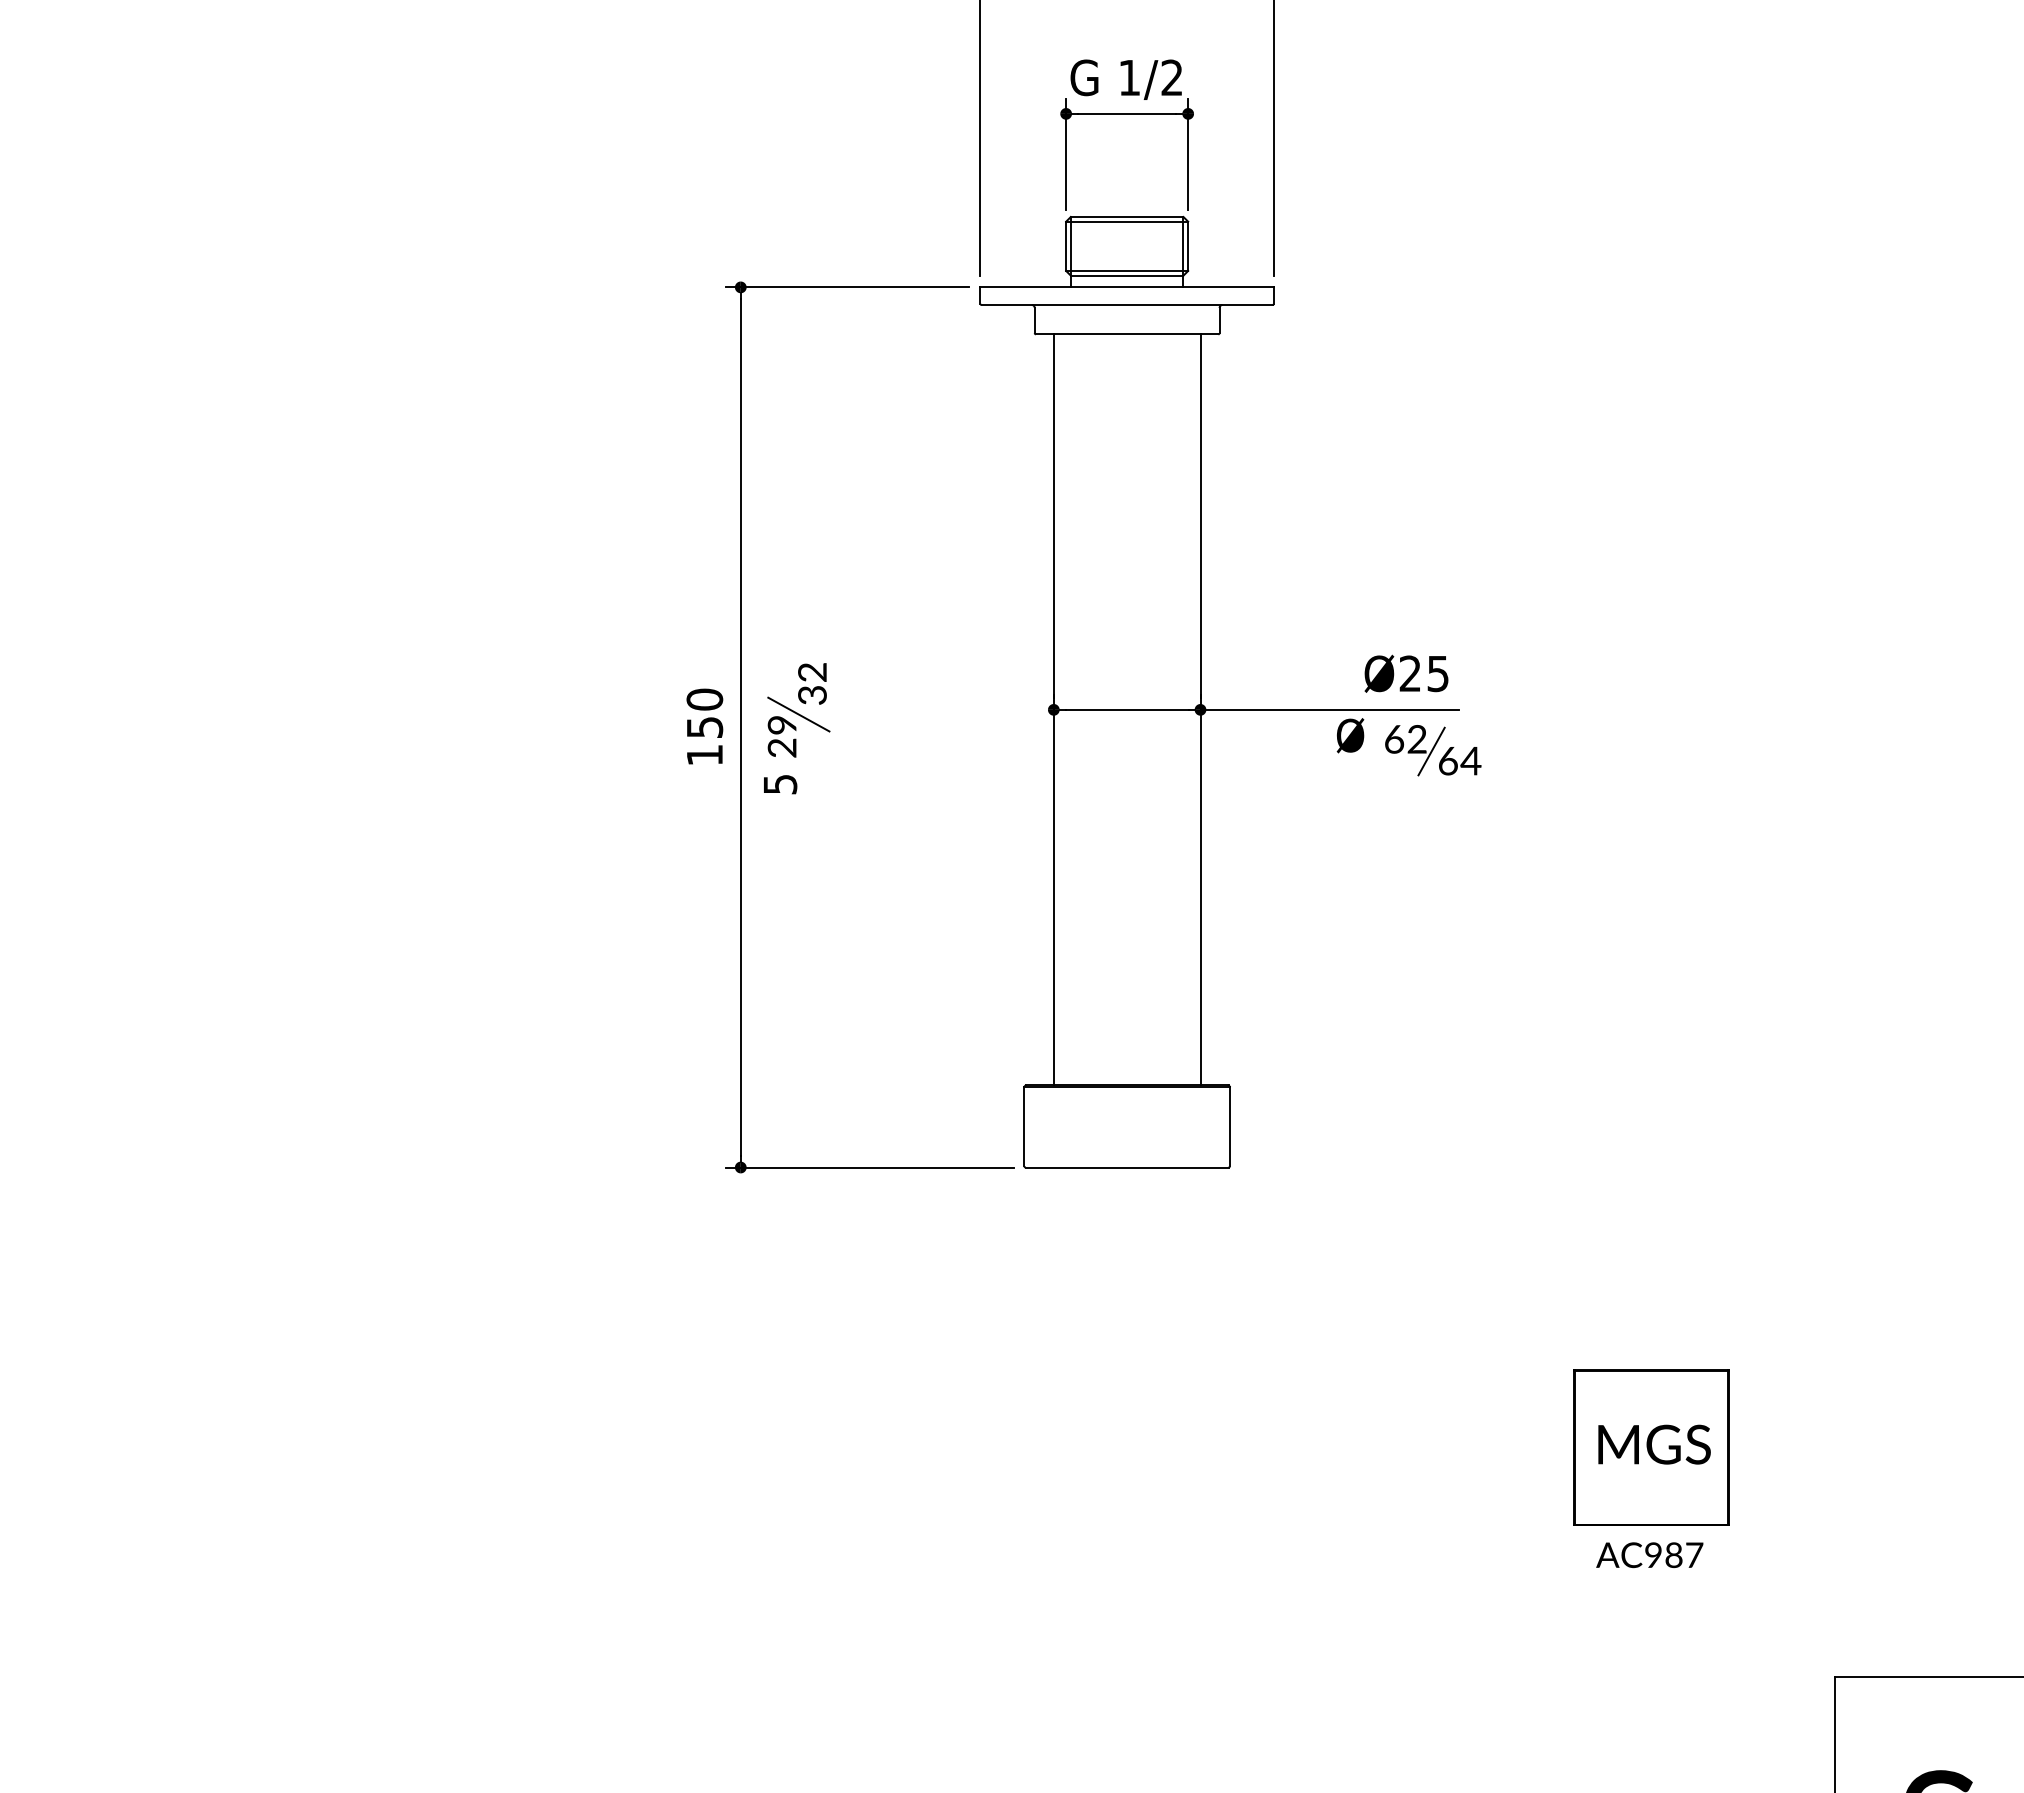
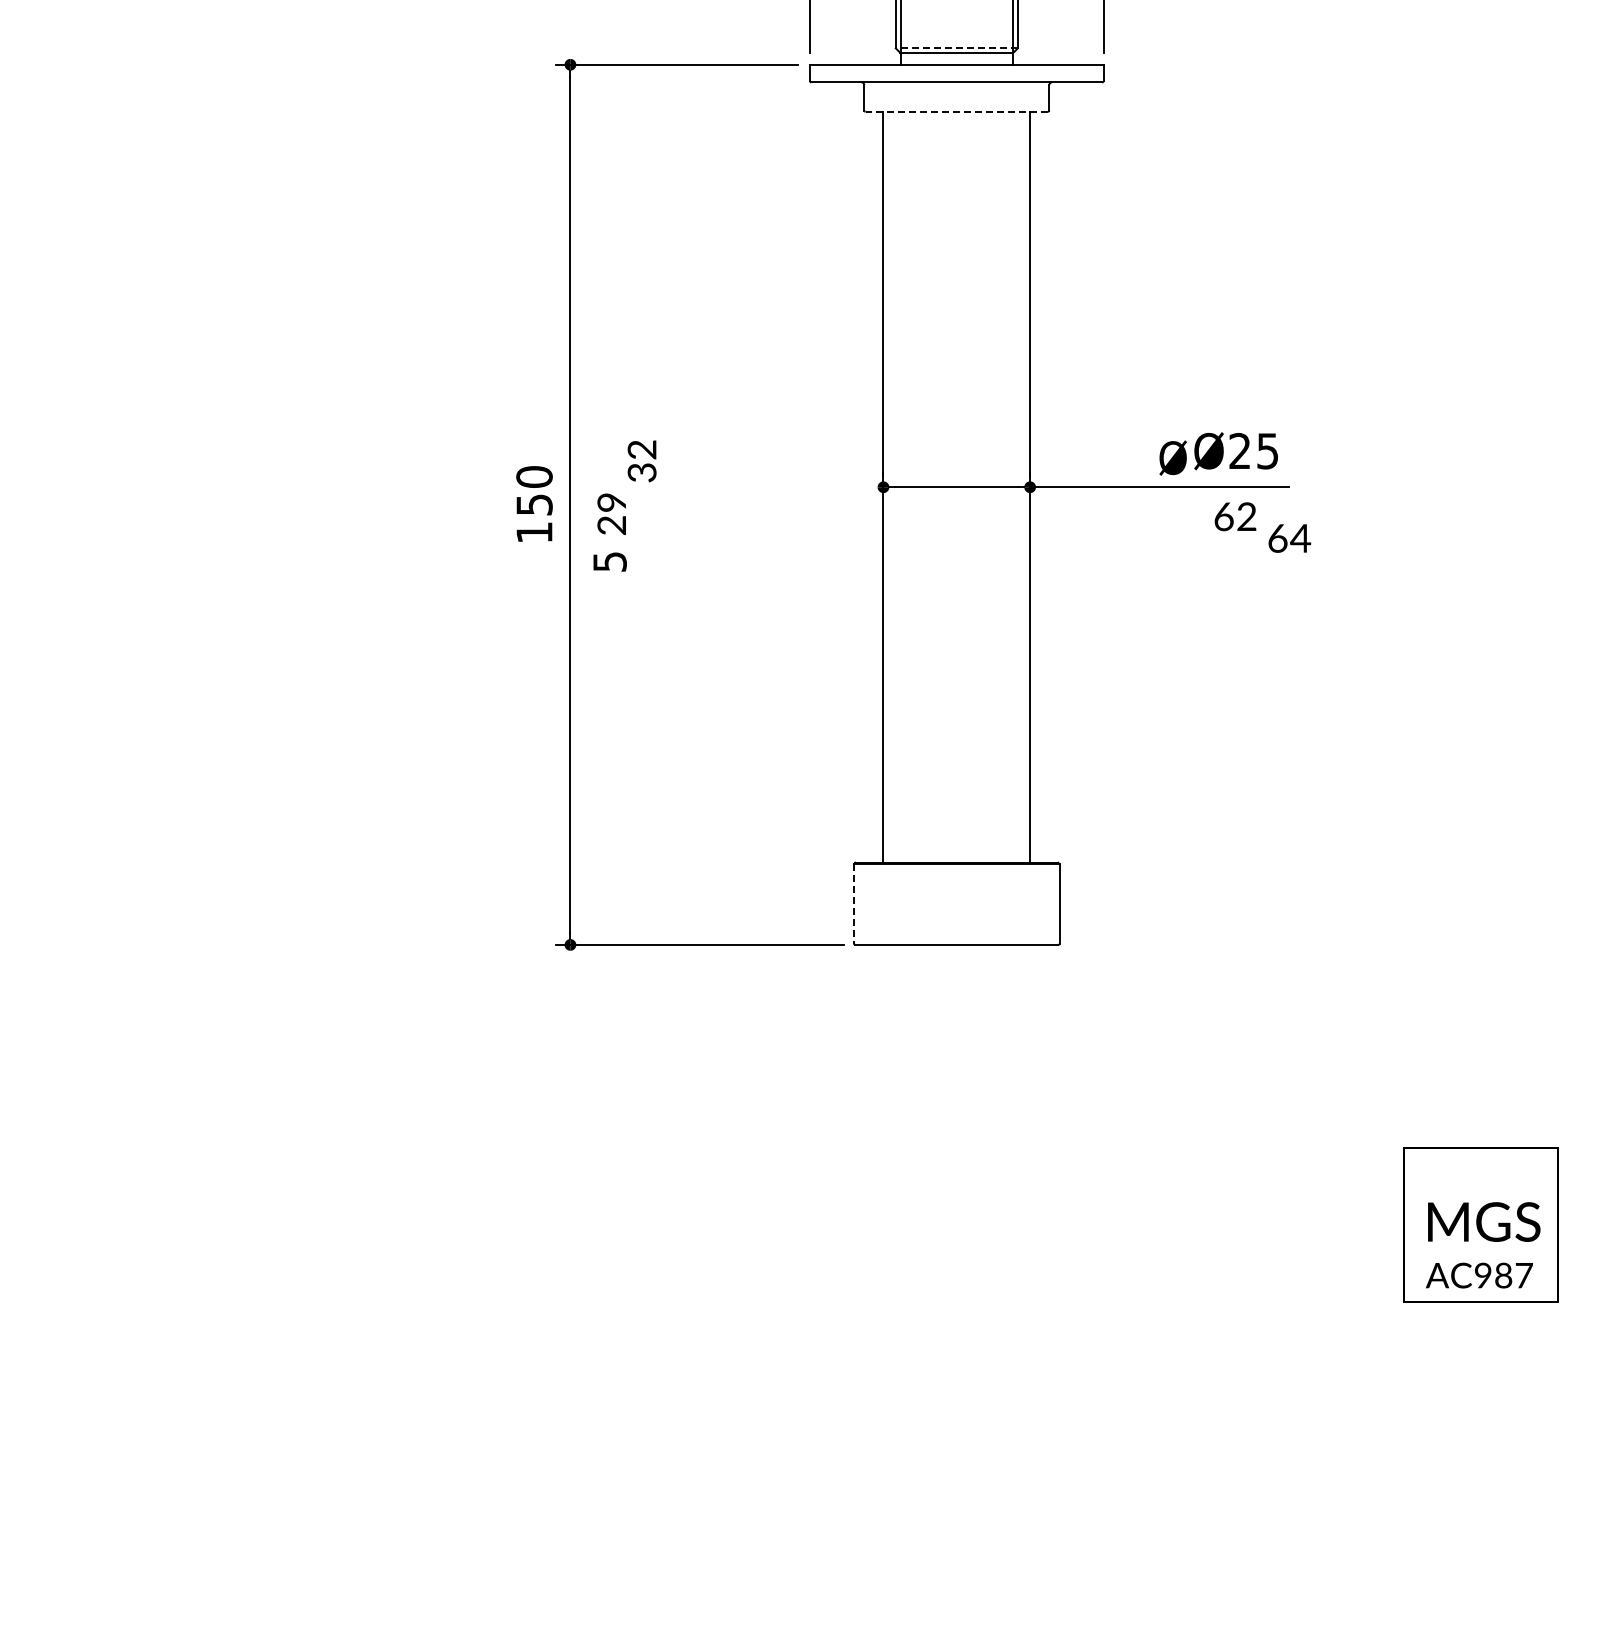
line: (1126, 270) -> (956, 47), solid -> dashed
line: (1126, 334) -> (956, 111), solid -> dashed
line: (798, 714) -> (628, 491), removed
text: (1350, 735) -> (1173, 457), moved
line: (1431, 751) -> (1261, 528), removed
line: (1024, 1126) -> (854, 903), solid -> dashed
text: (1649, 1555) -> (1479, 1275), moved

